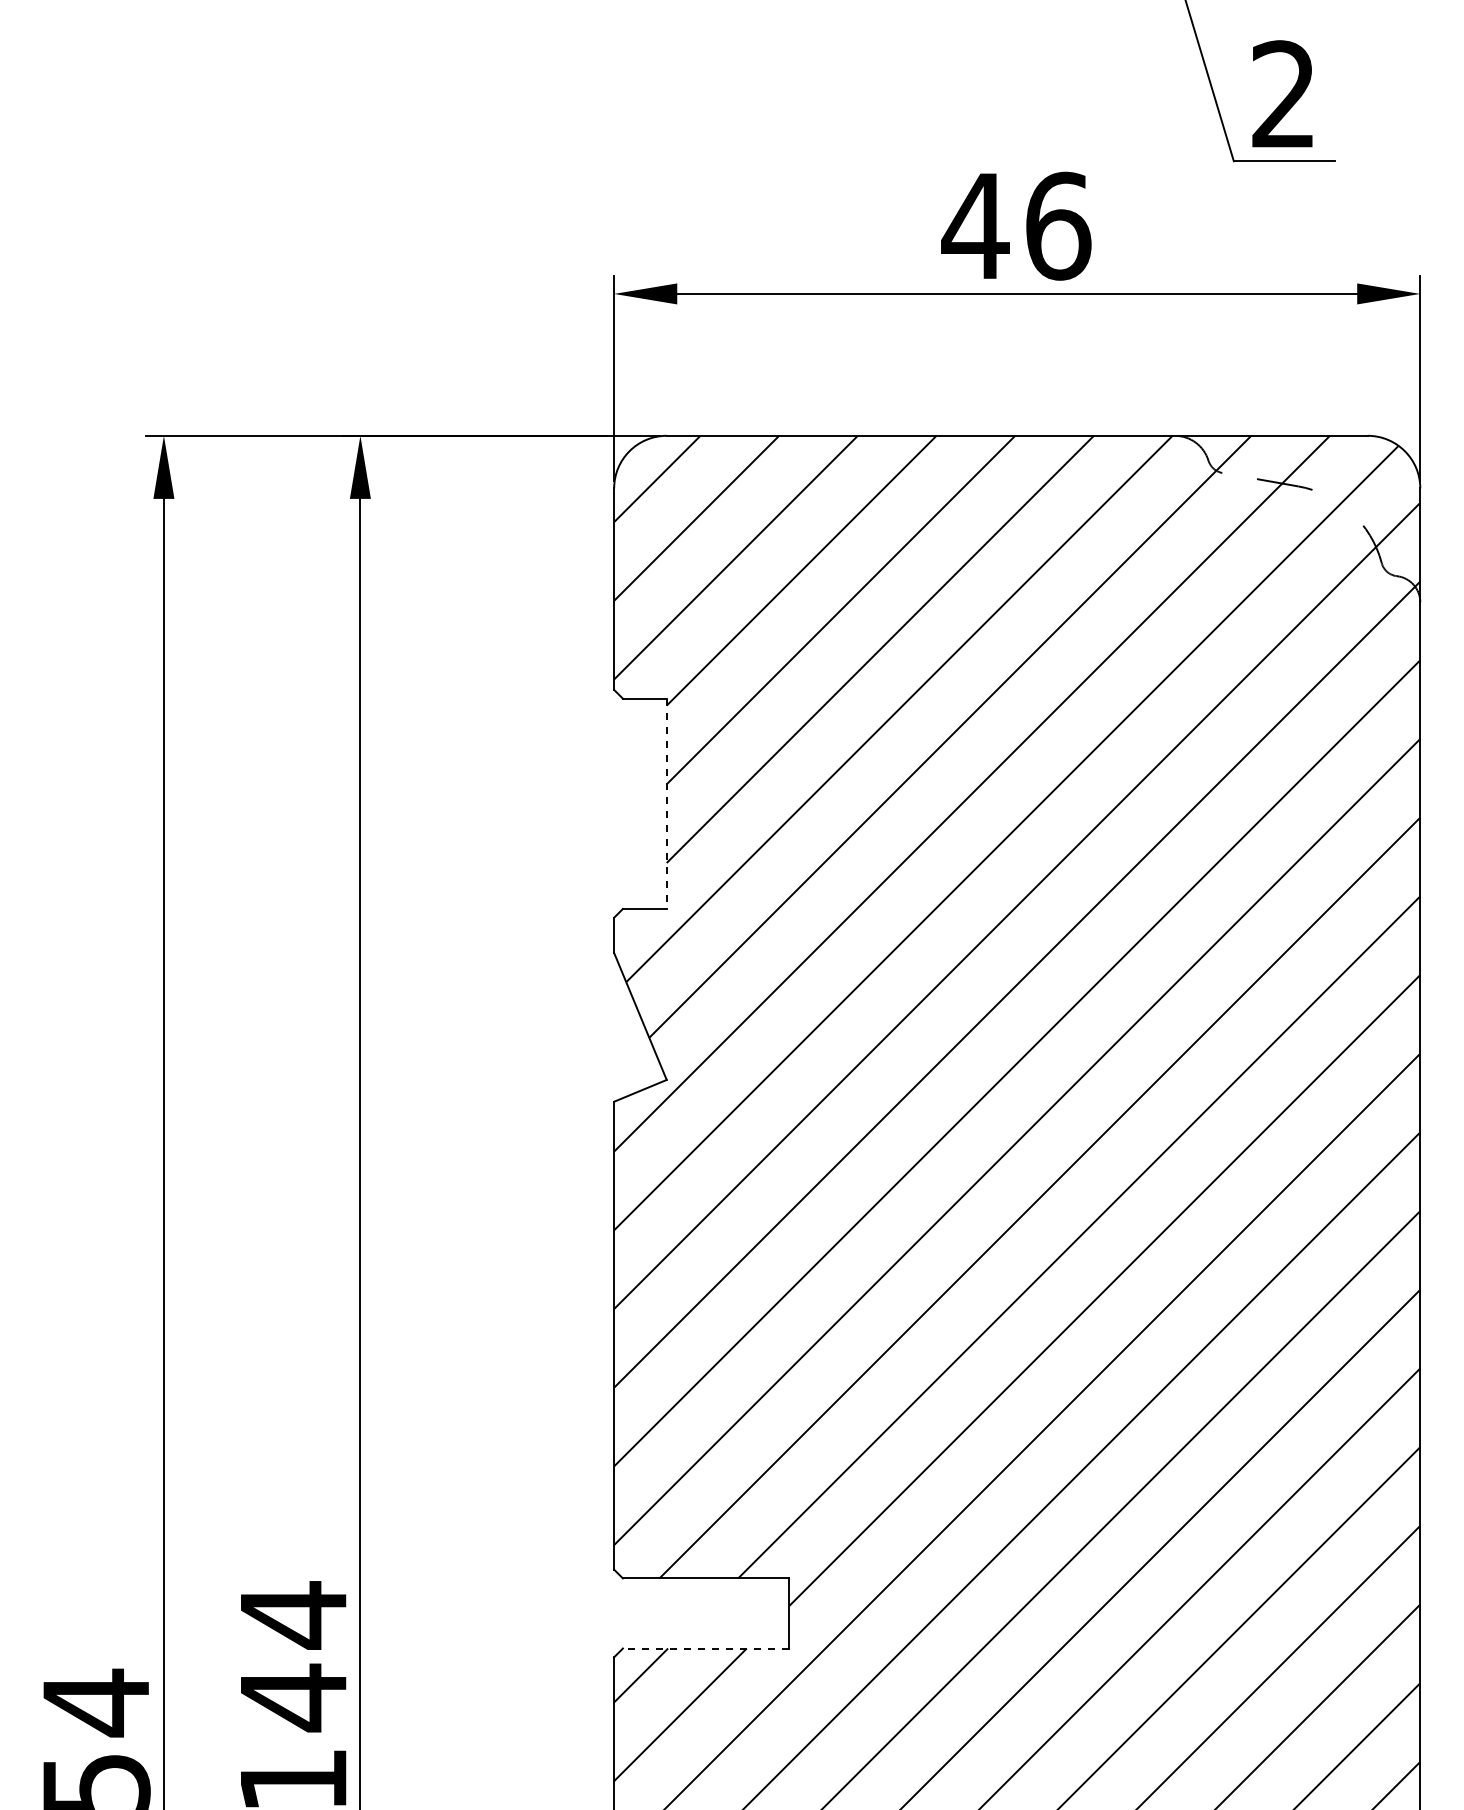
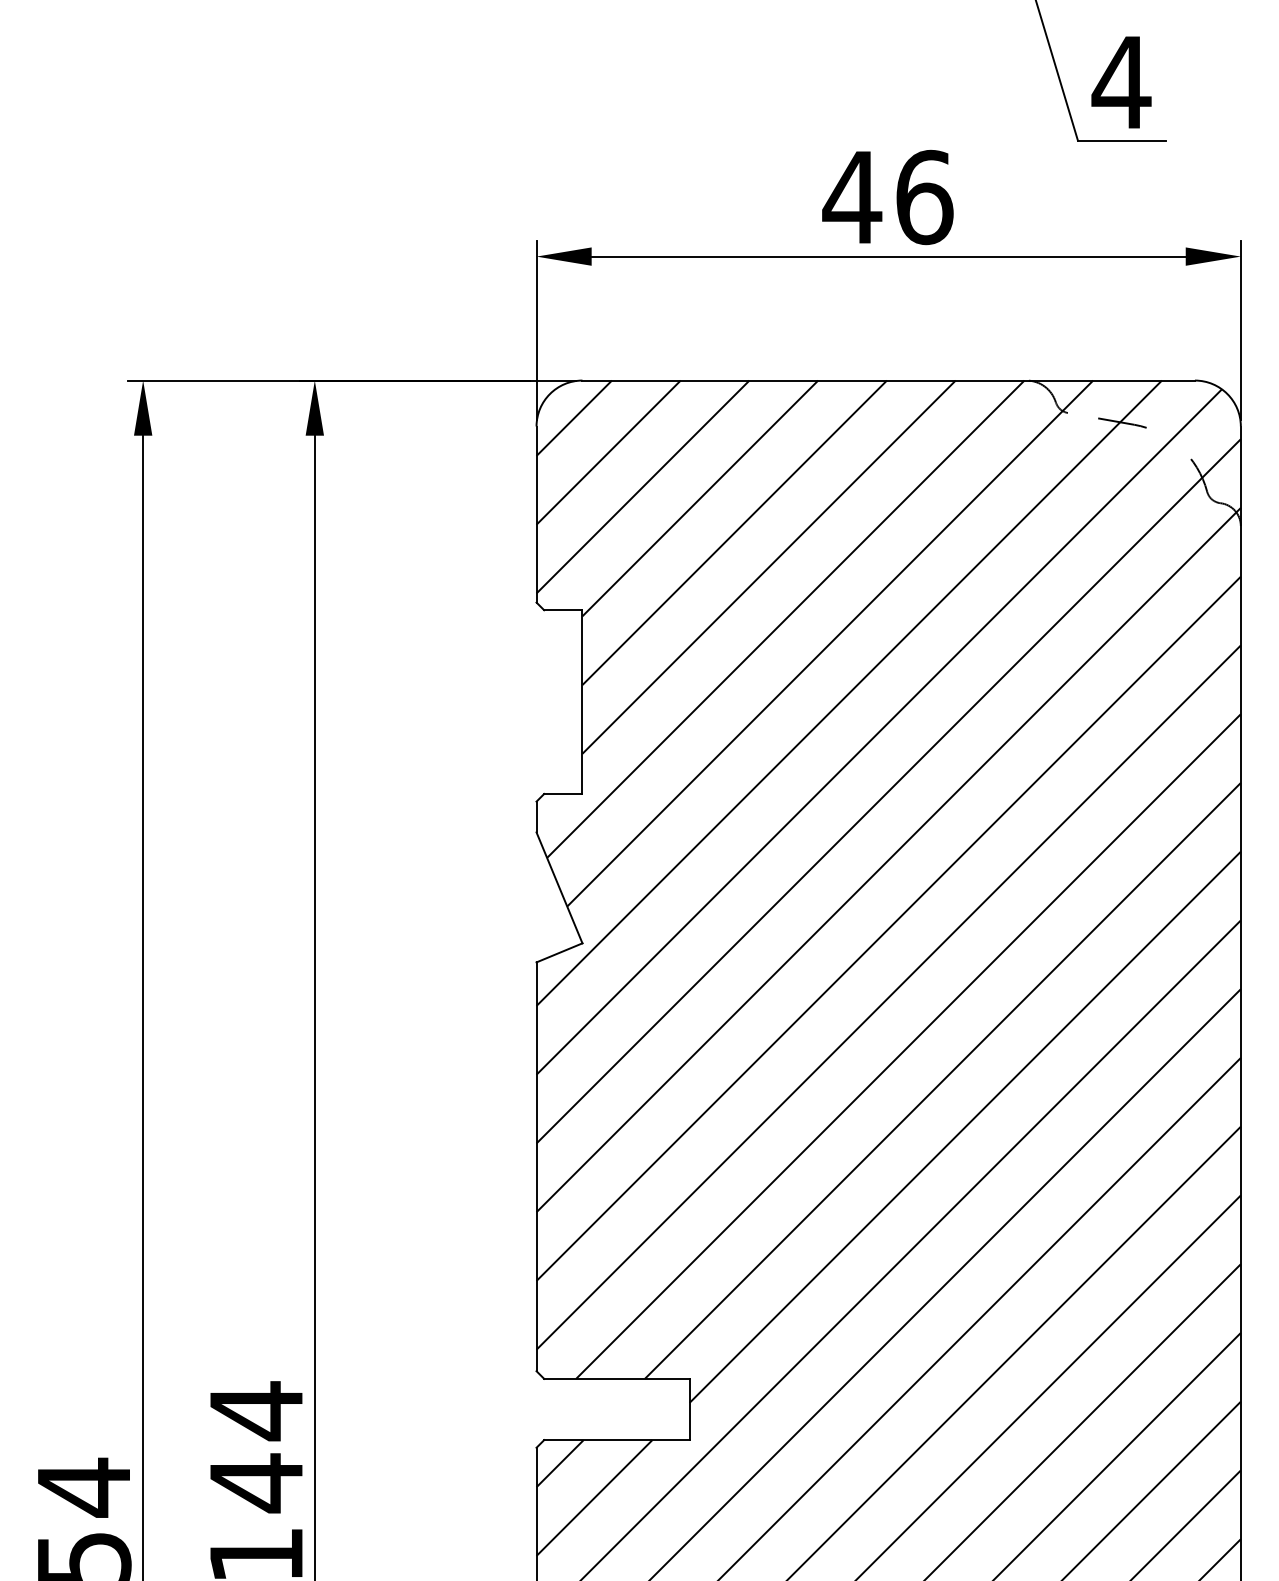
text: (1283, 93) -> (1121, 81), 2 -> 4
line: (666, 804) -> (582, 702), dashed -> solid
line: (705, 1648) -> (616, 1440), dashed -> solid

